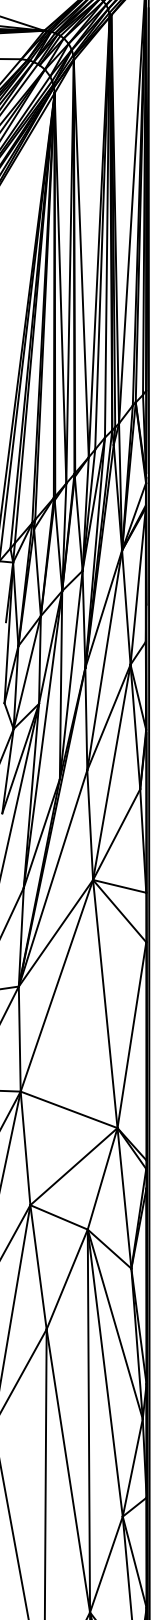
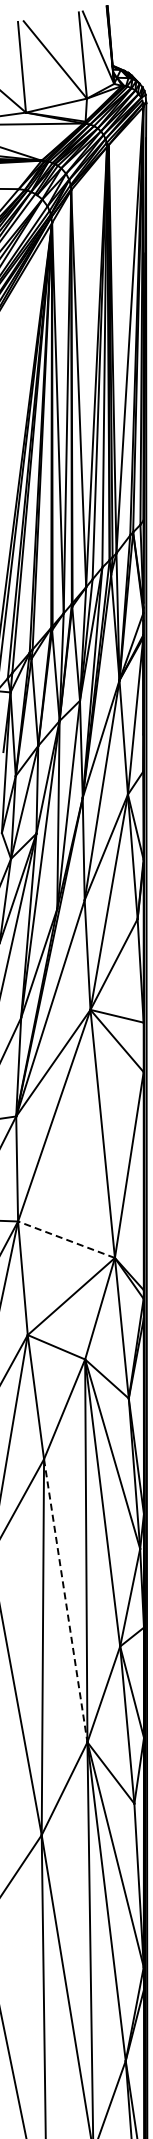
line: (69, 1109) -> (66, 1239), solid -> dashed
line: (68, 1471) -> (65, 1601), solid -> dashed

